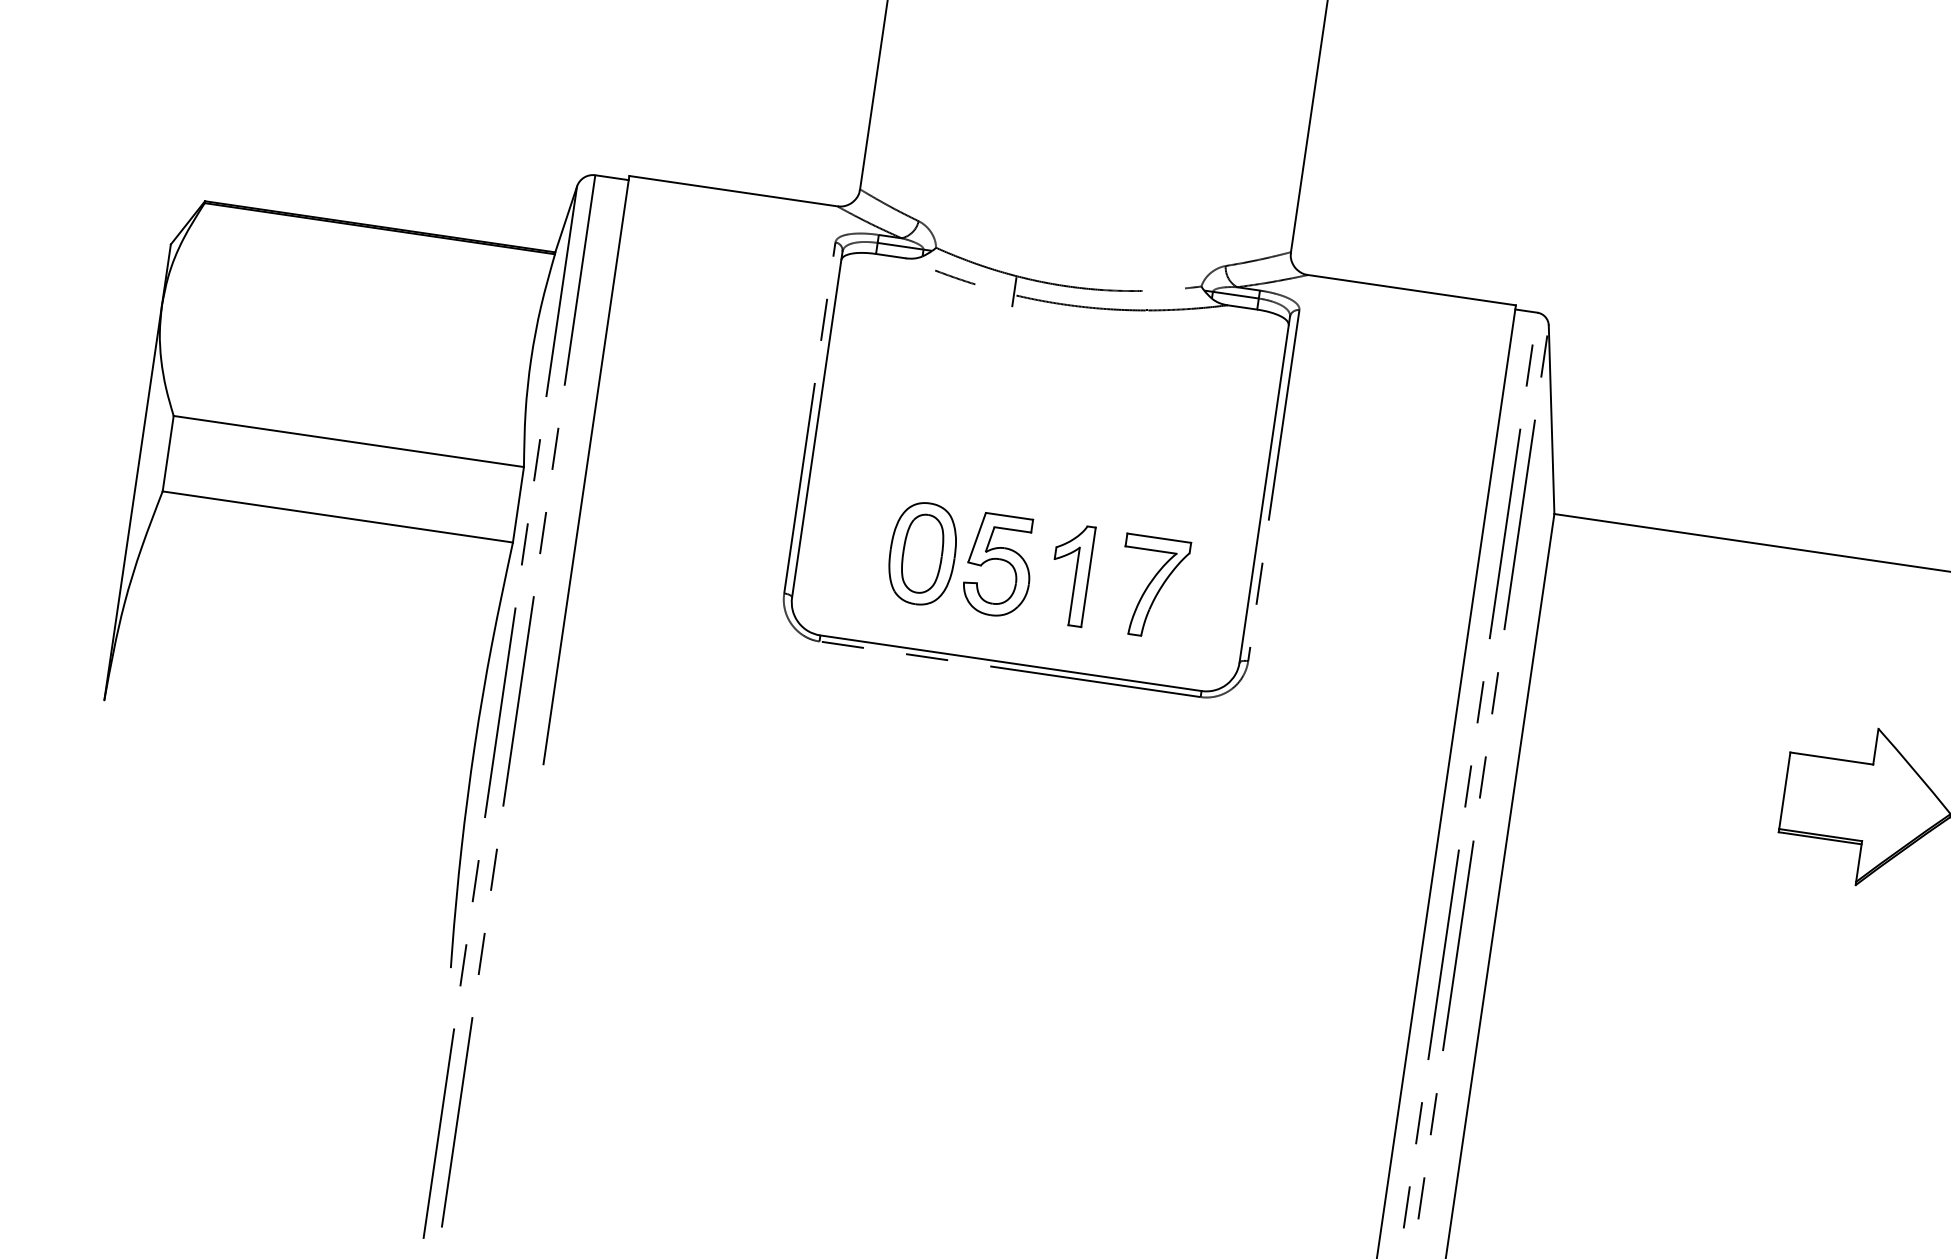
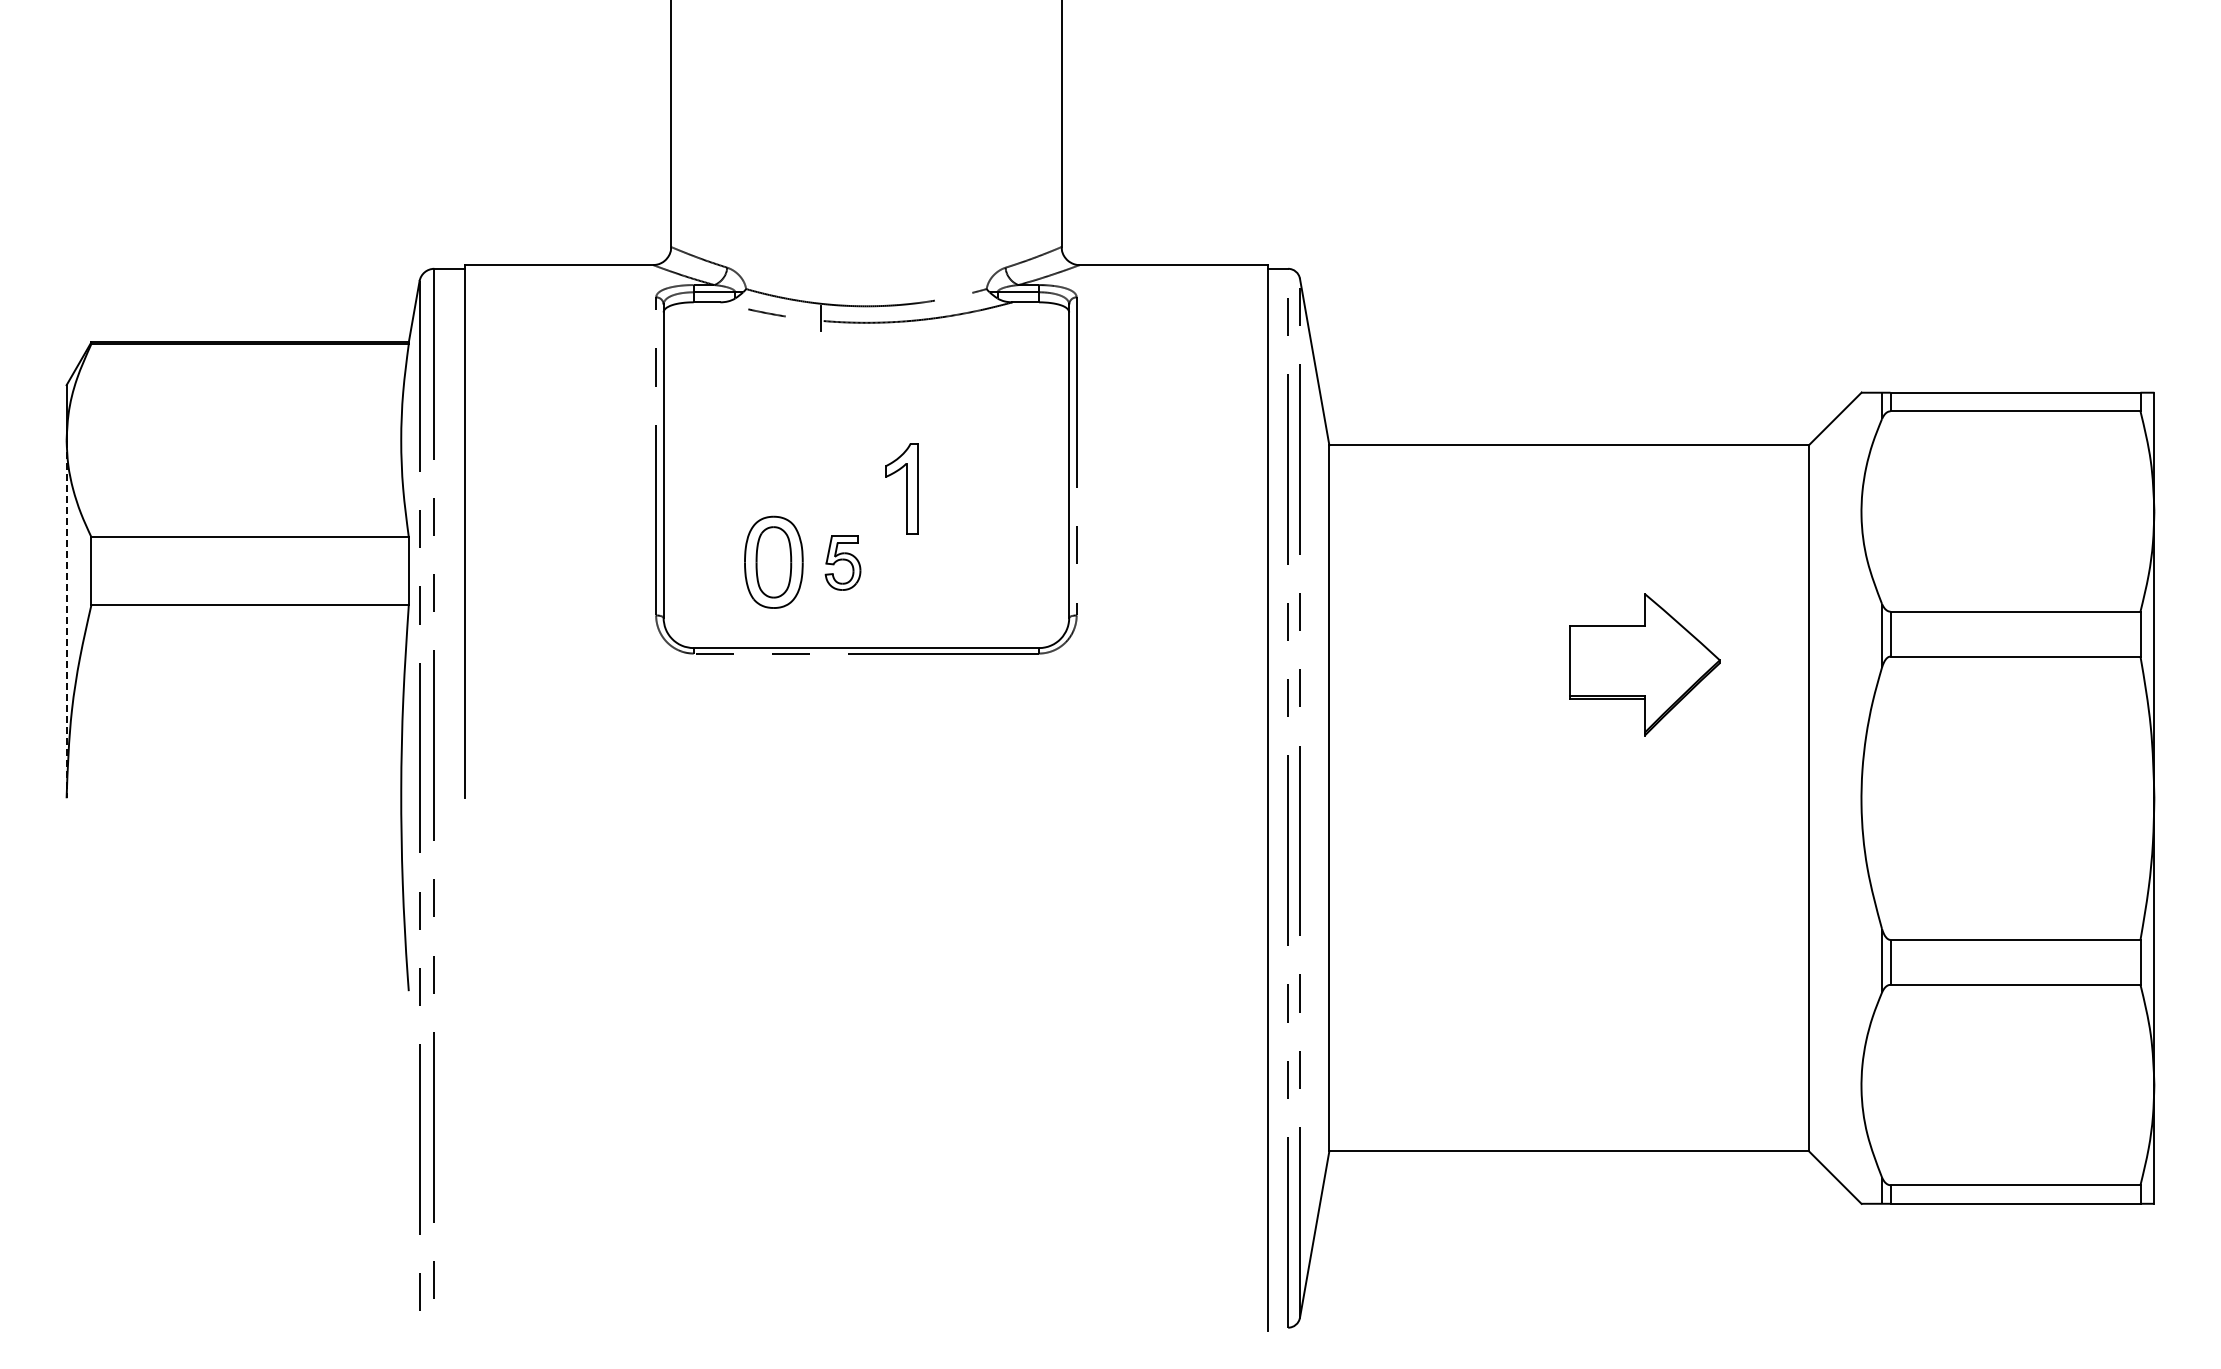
line: (133, 502) -> (66, 619), solid -> dashed
part: (998, 564) -> (842, 562), size x0.6
part: (1070, 574) -> (901, 488), moved
part: (1151, 587) -> (981, 562), removed

